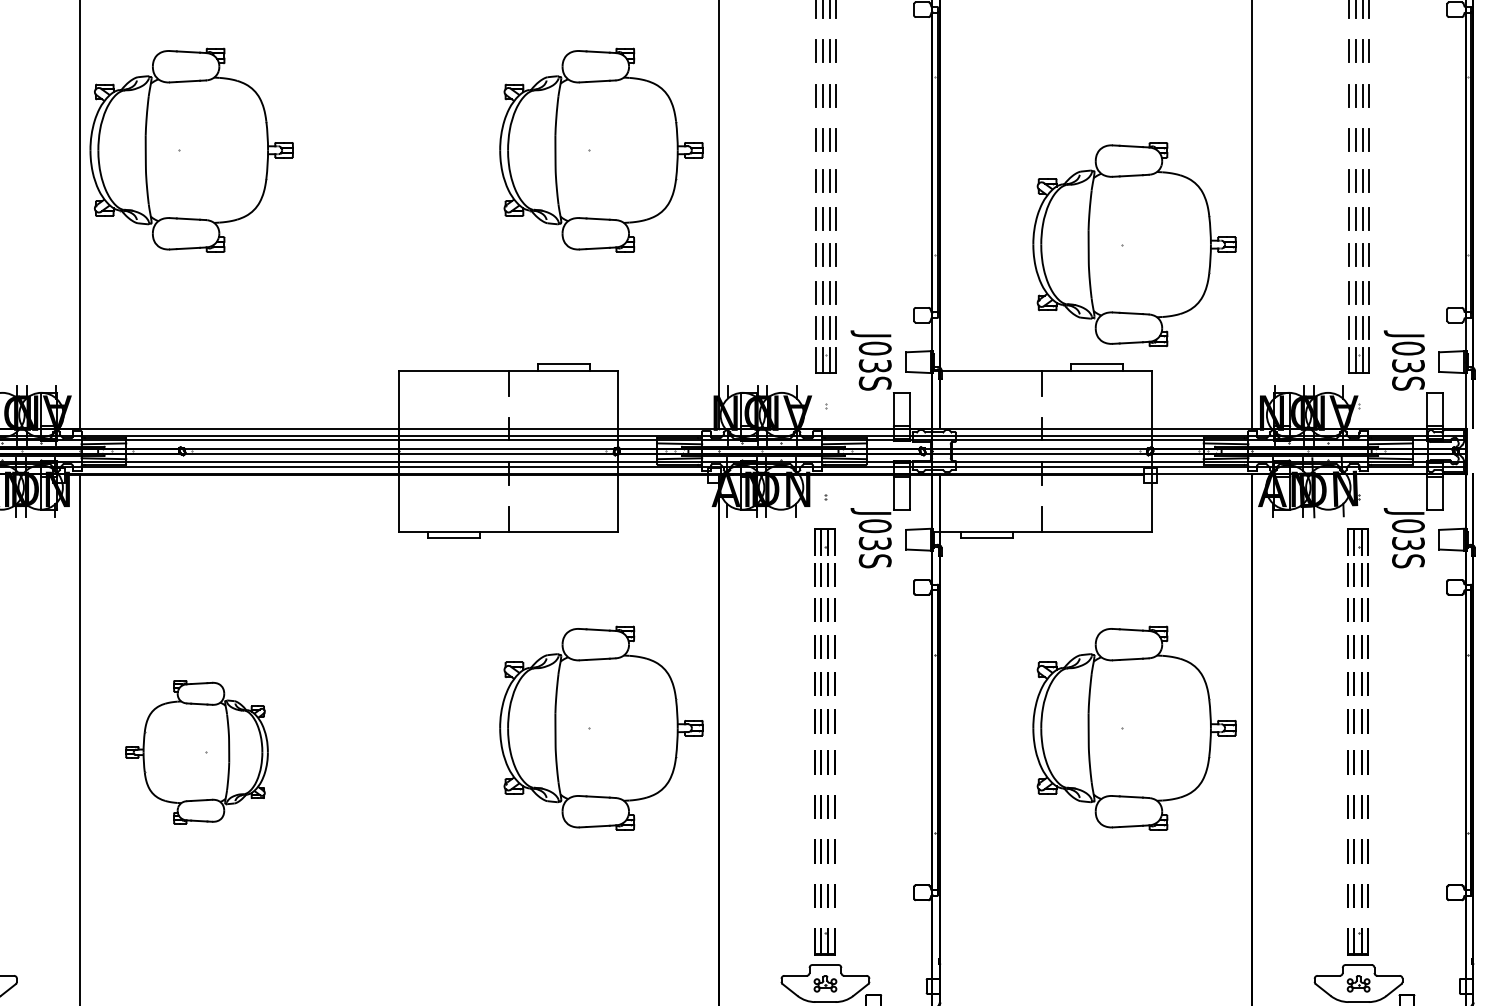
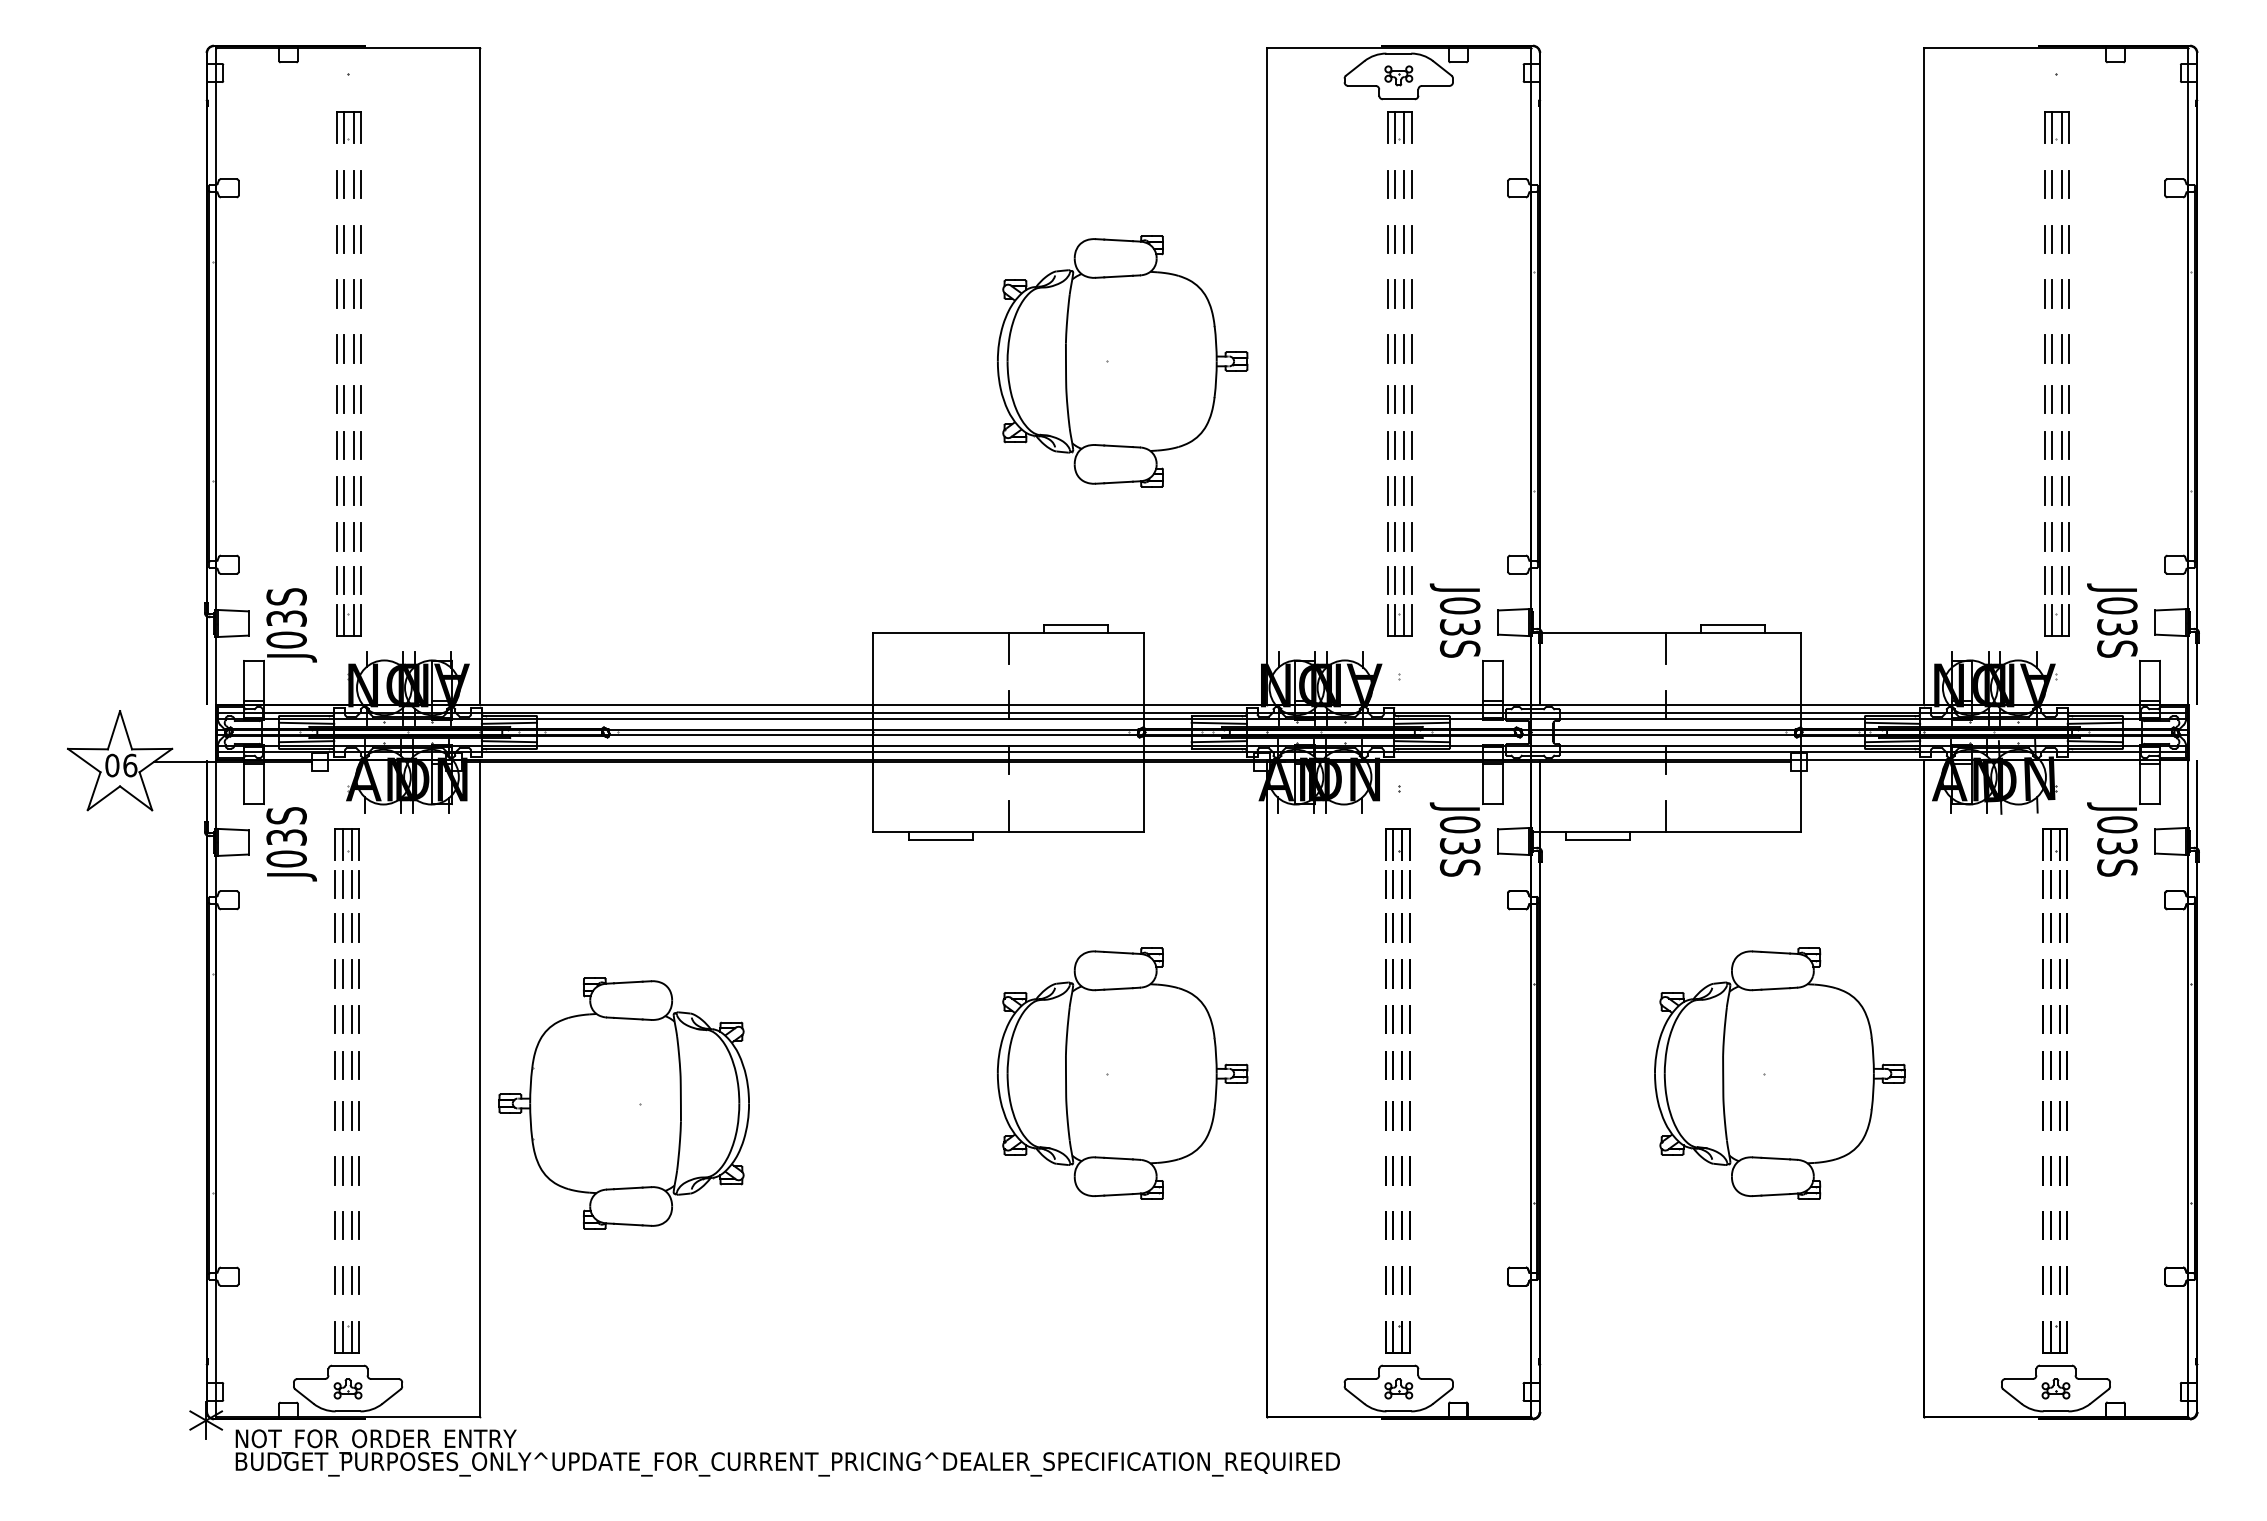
part: (191, 150) -> (617, 361), removed
part: (1134, 244) -> (1779, 477), removed
part: (196, 752) -> (623, 1103), size x1.43

